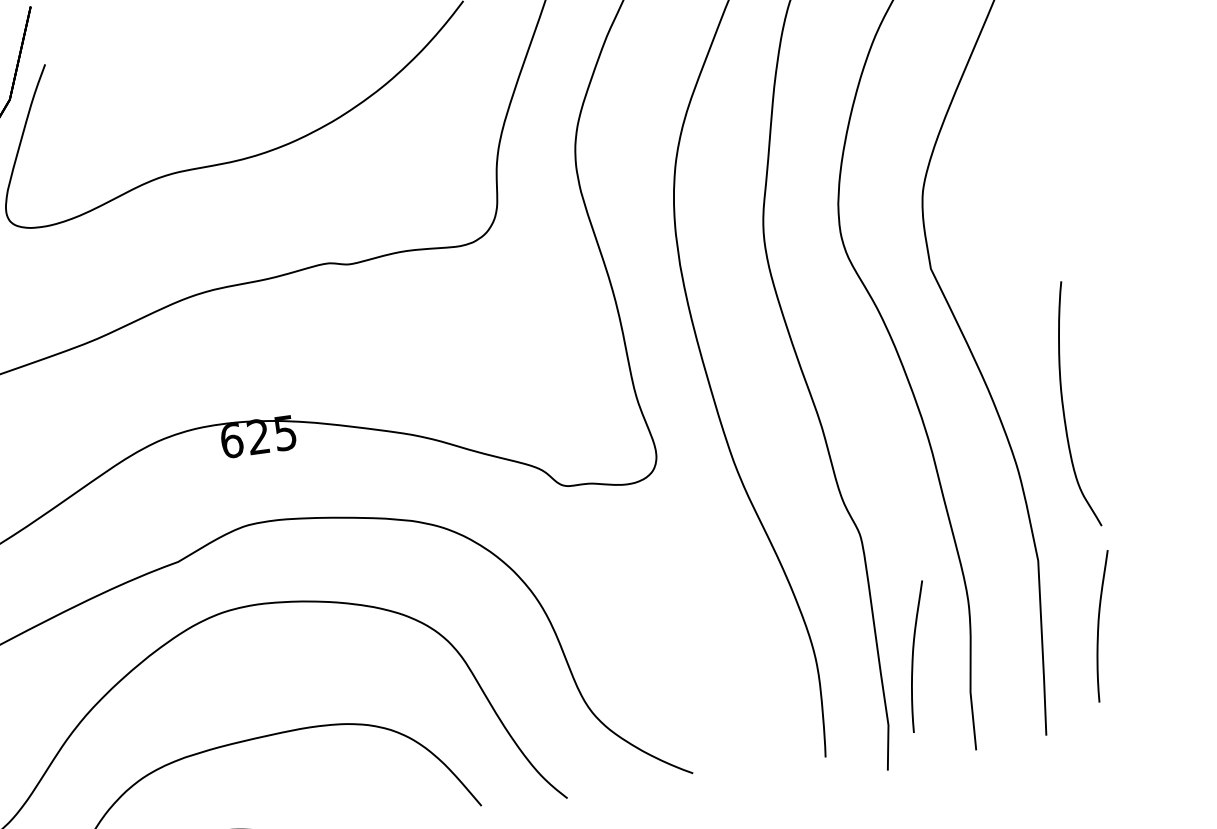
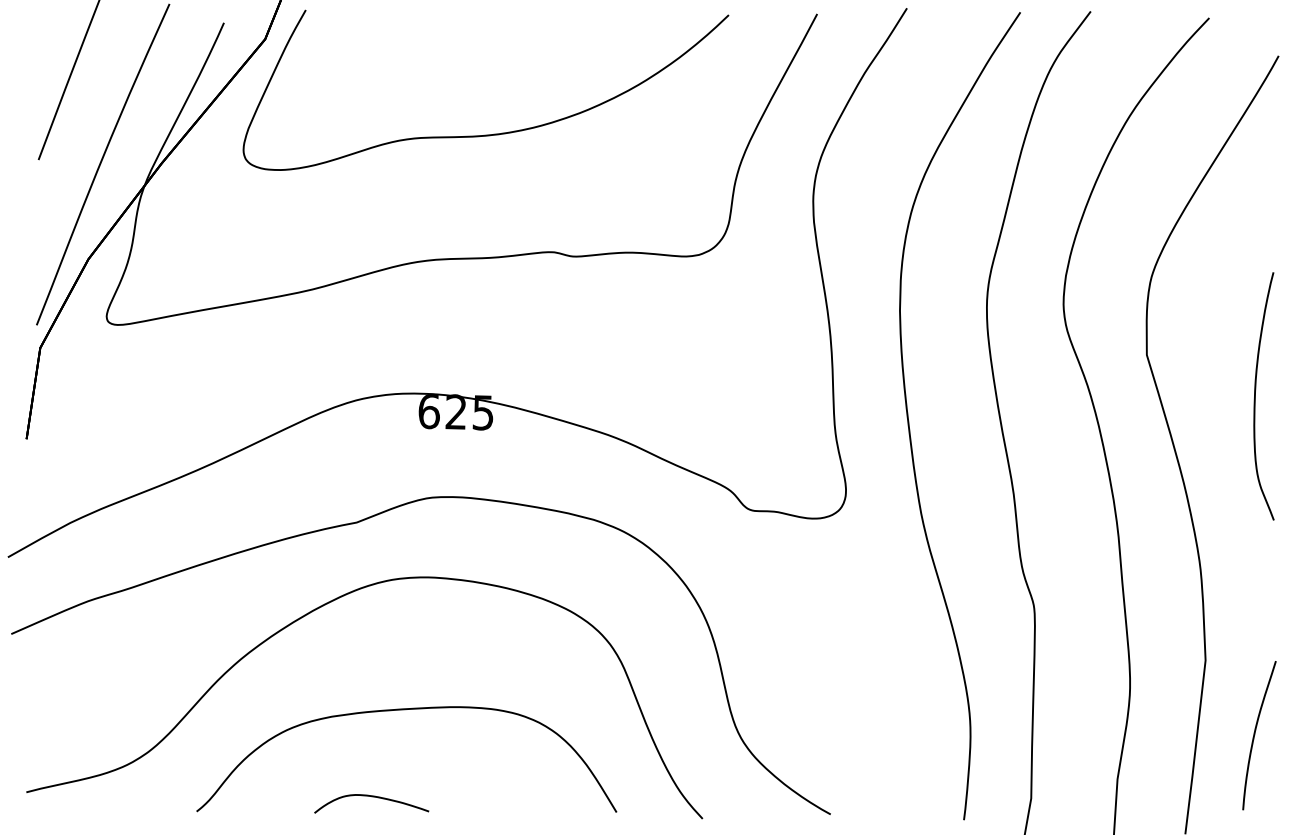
curve: (1063, 406) -> (1255, 396), moved
curve: (914, 657) -> (1067, 735), removed

